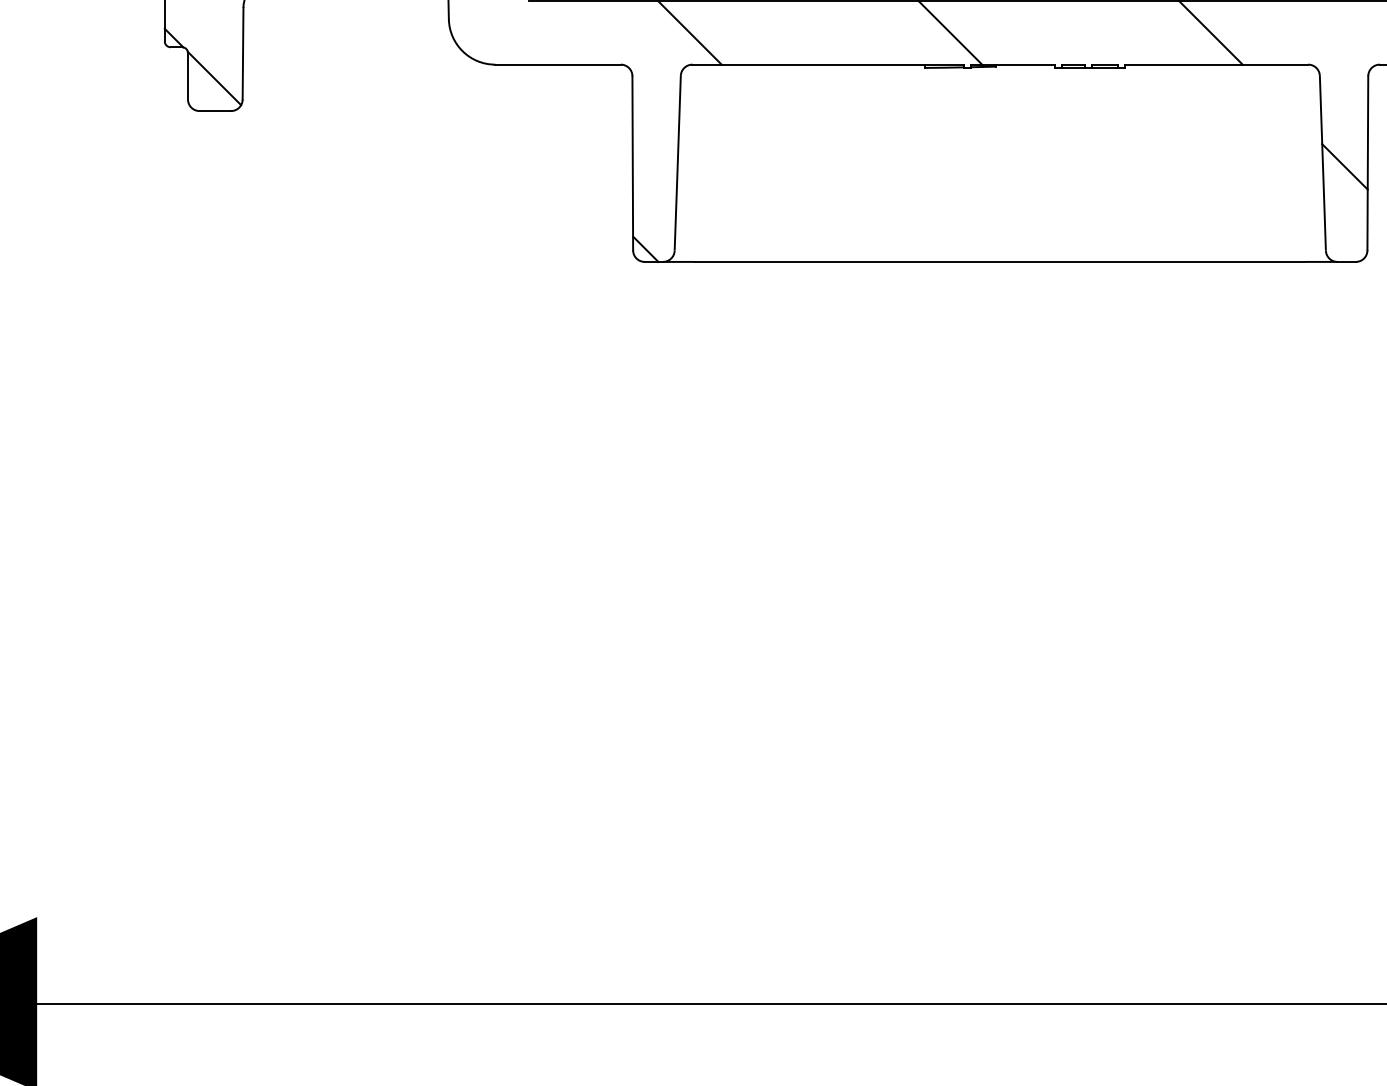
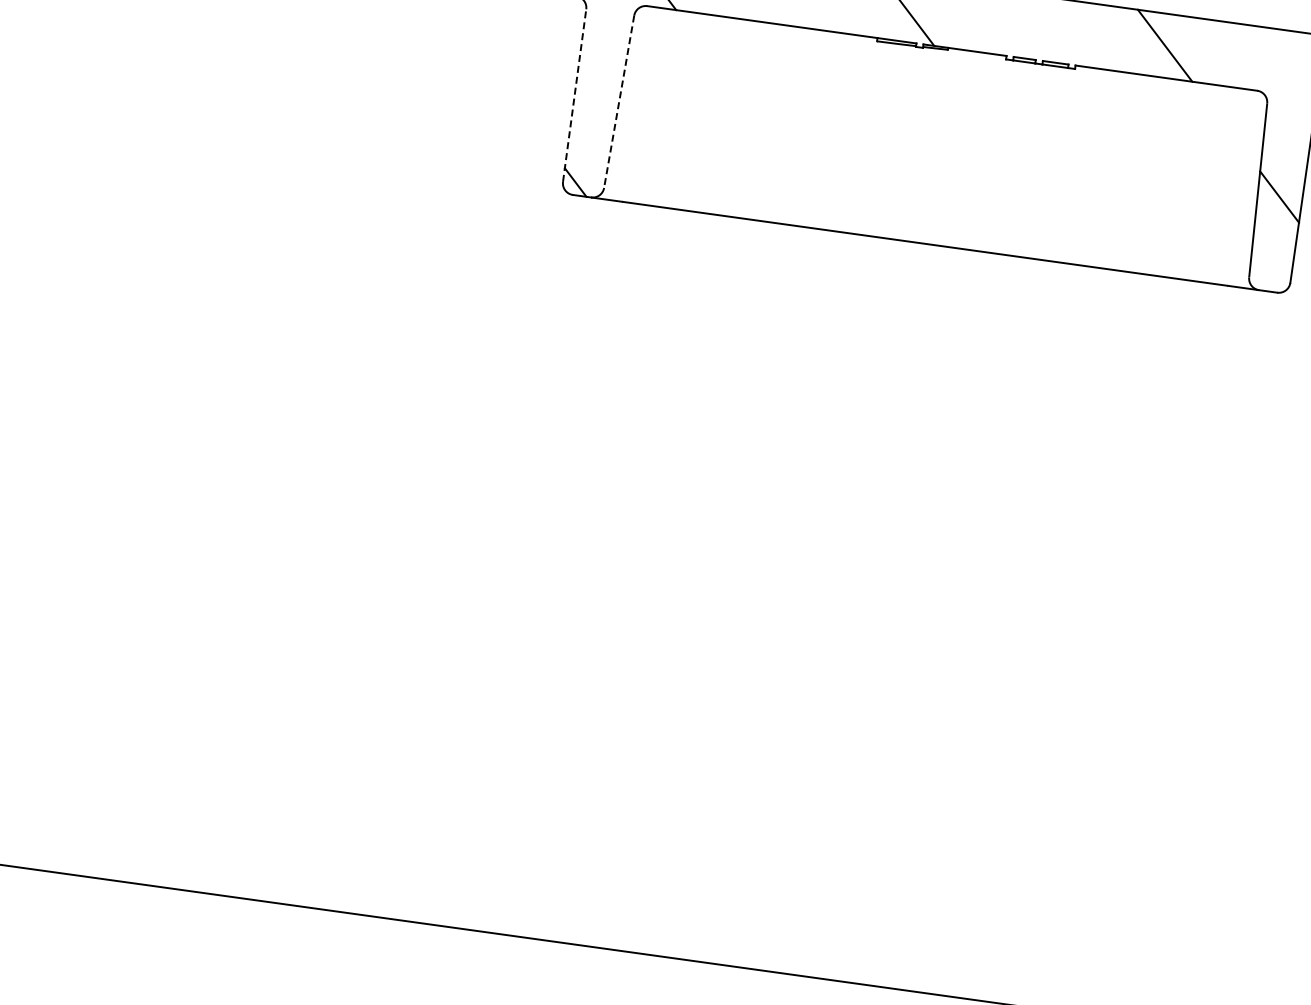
line: (632, 162) -> (574, 94), solid -> dashed
line: (677, 164) -> (618, 102), solid -> dashed

